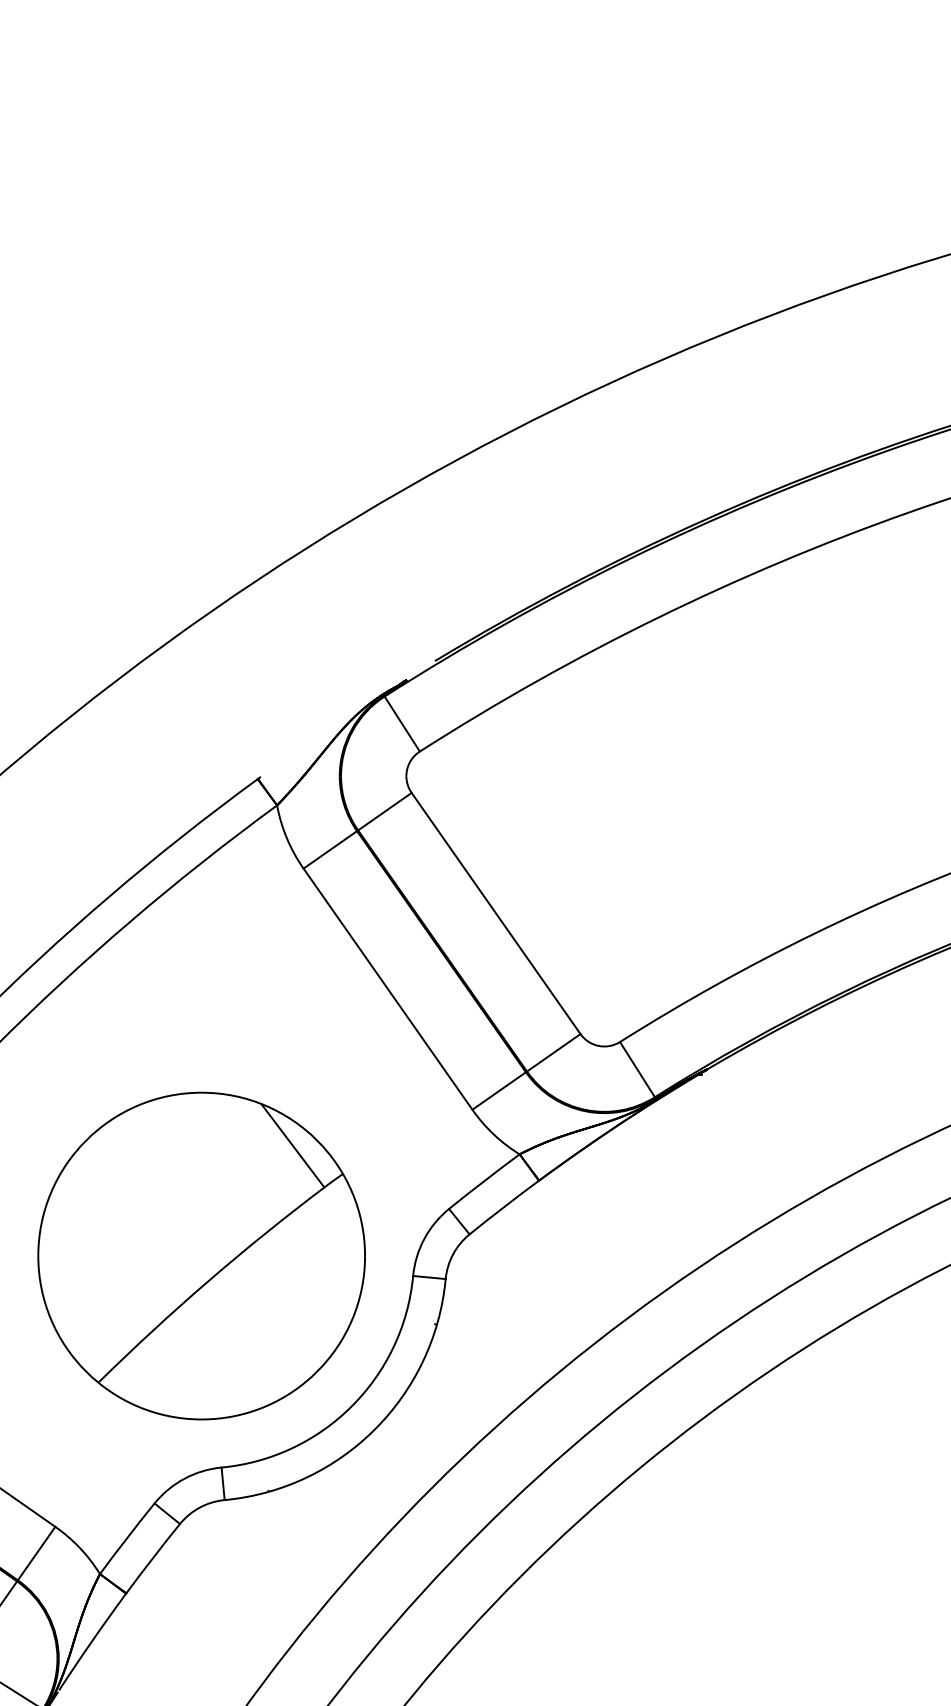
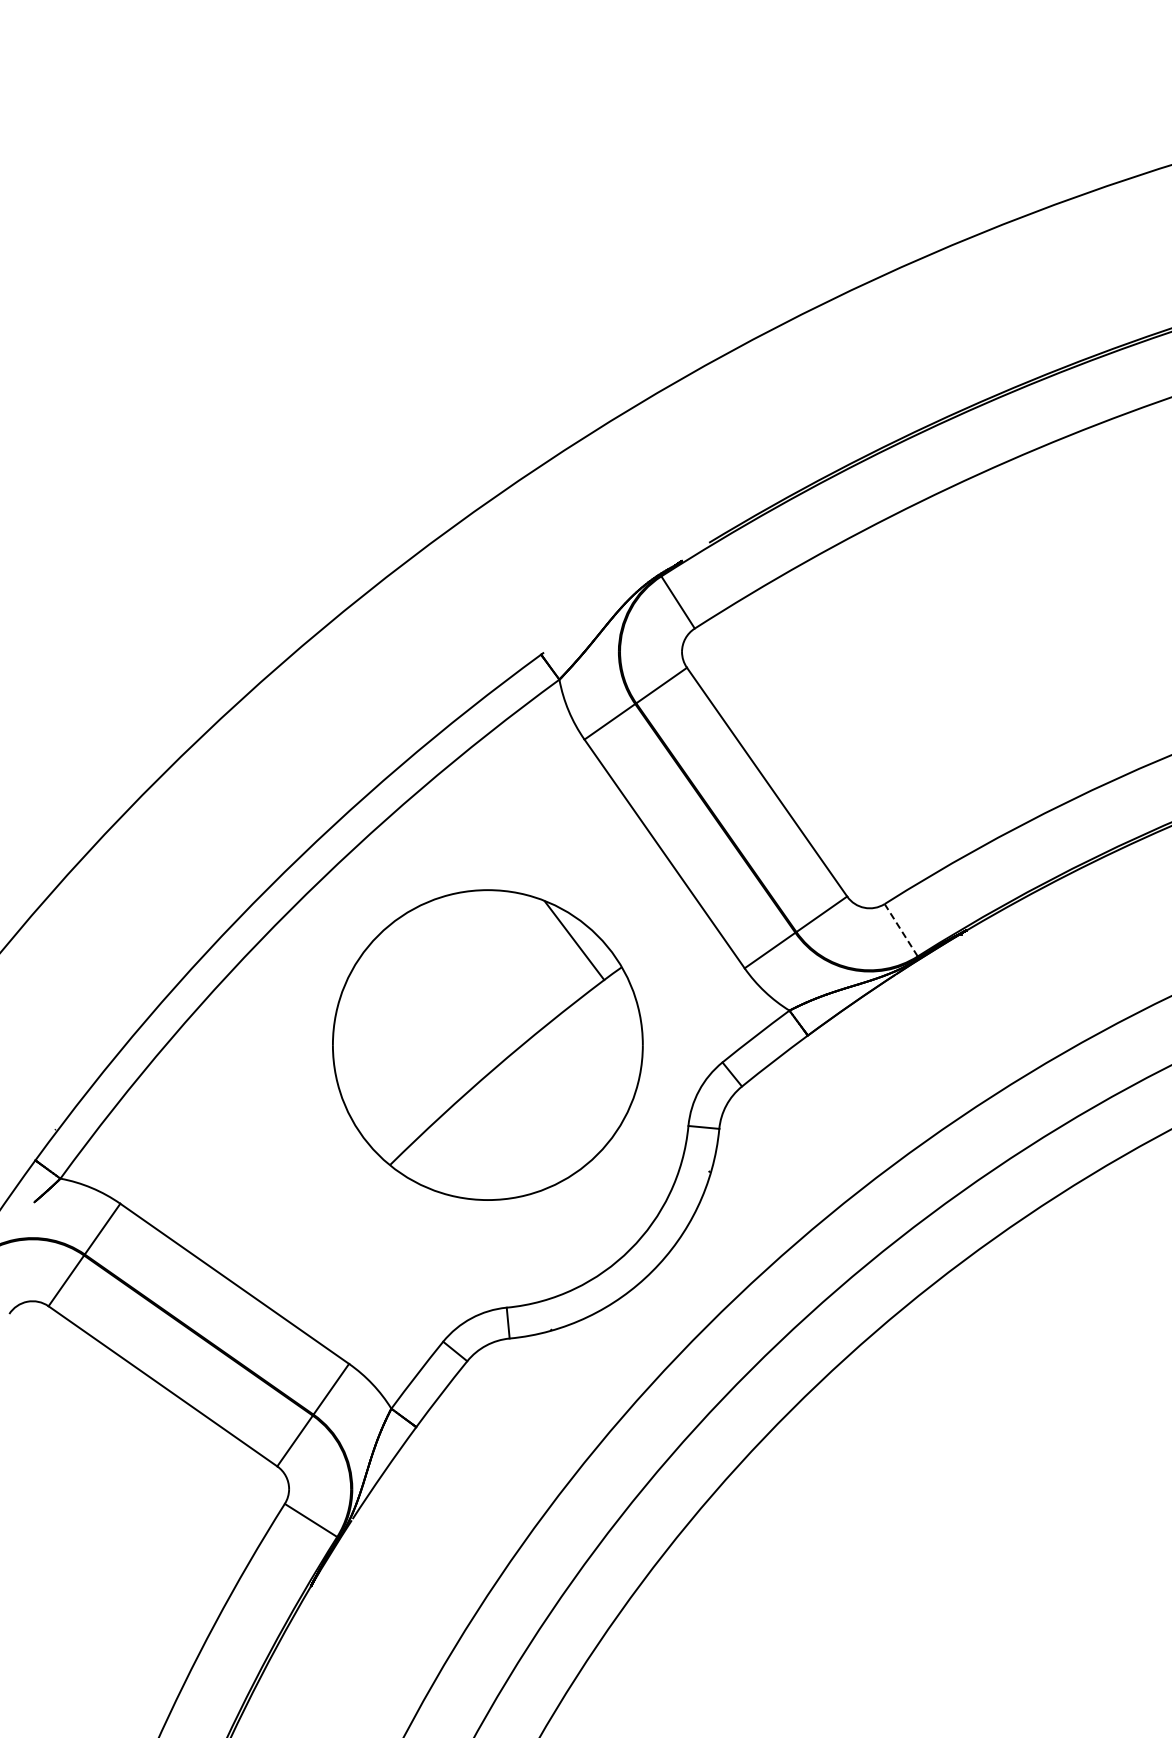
line: (637, 1069) -> (901, 930), solid -> dashed
part: (201, 1255) -> (487, 1044), moved

